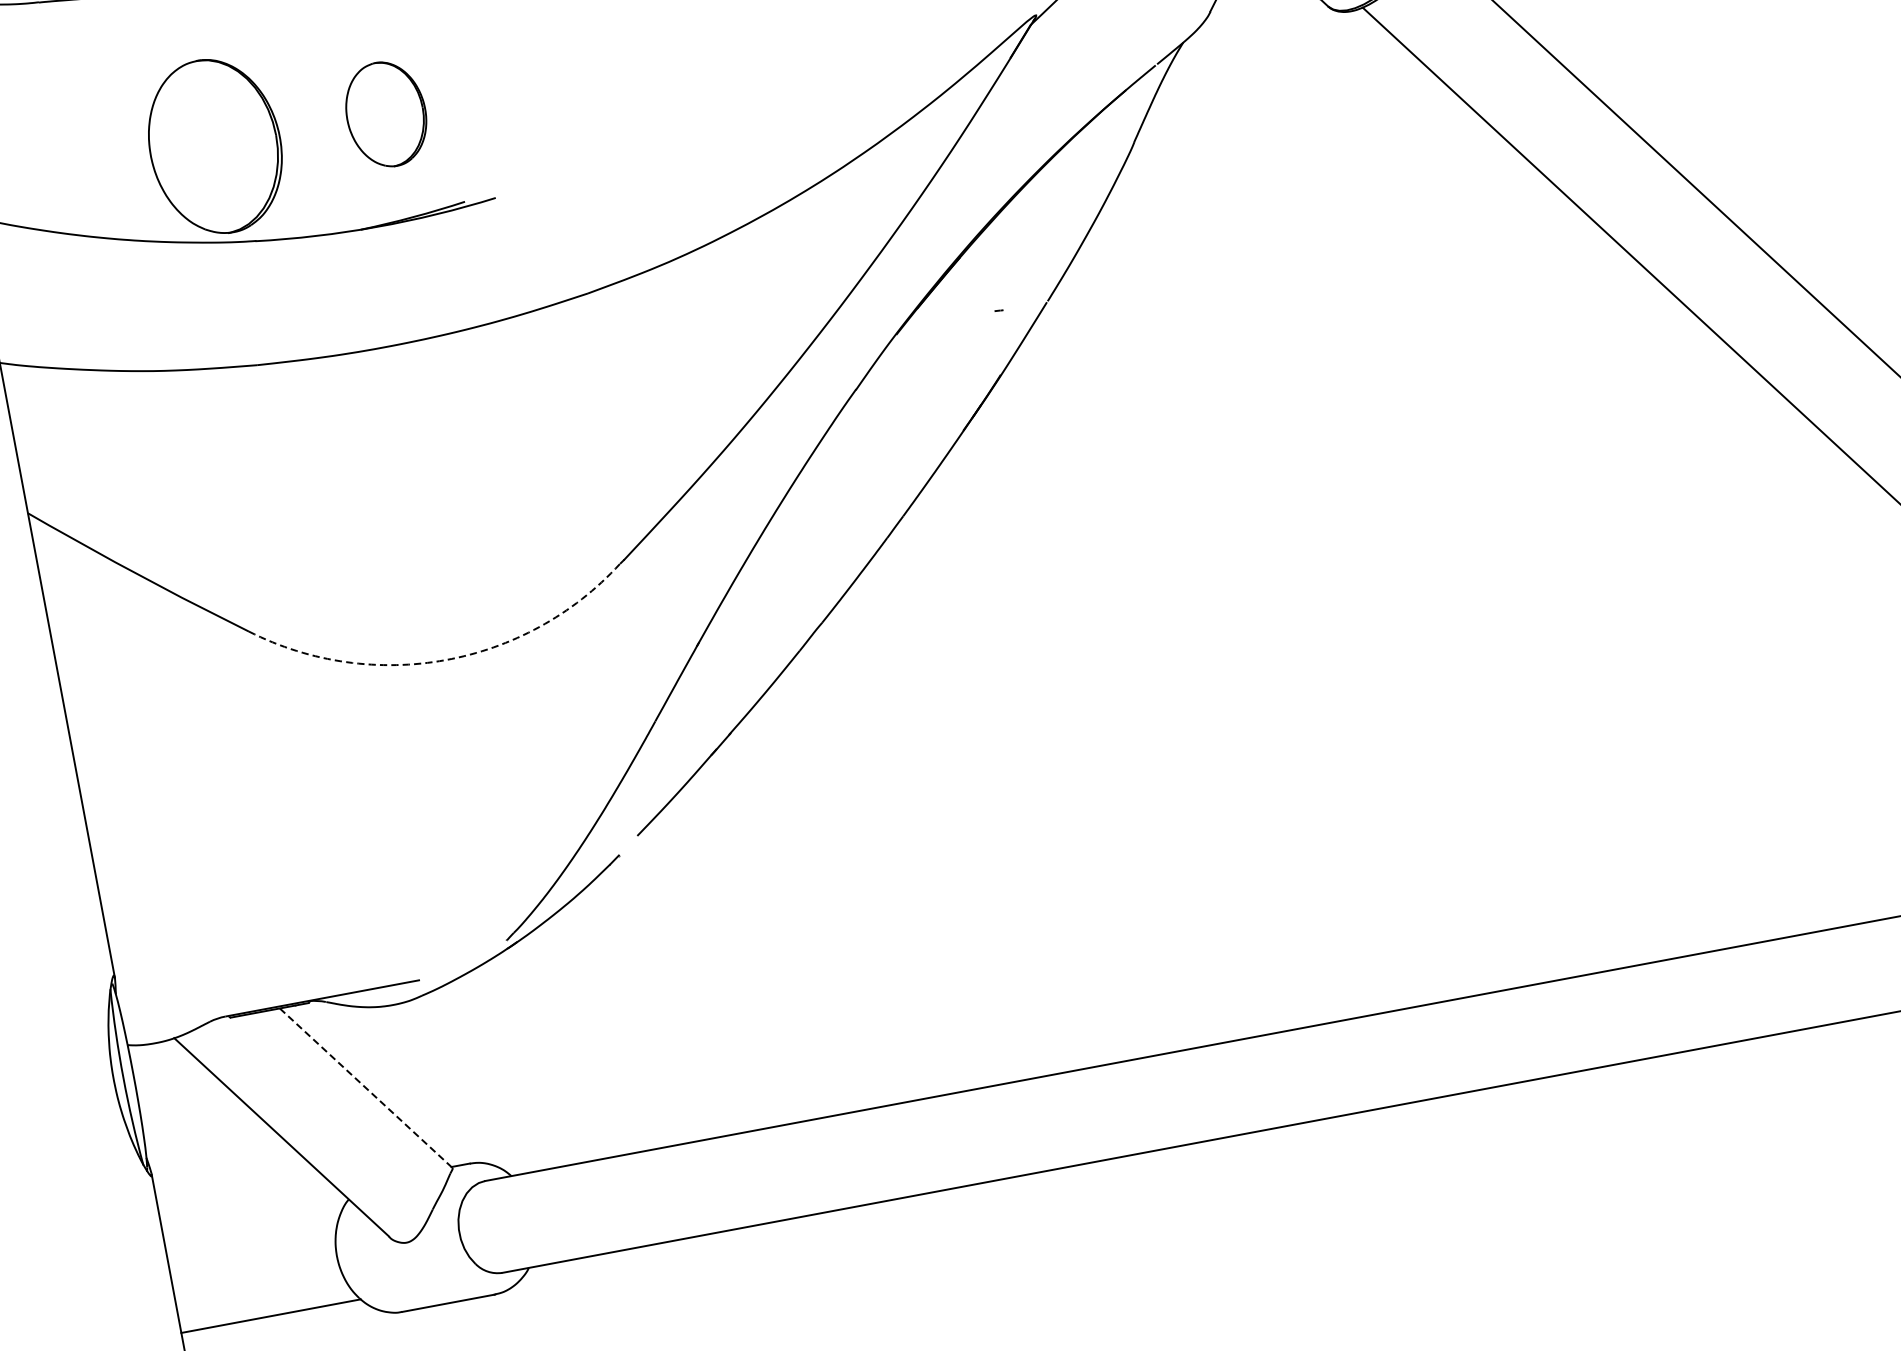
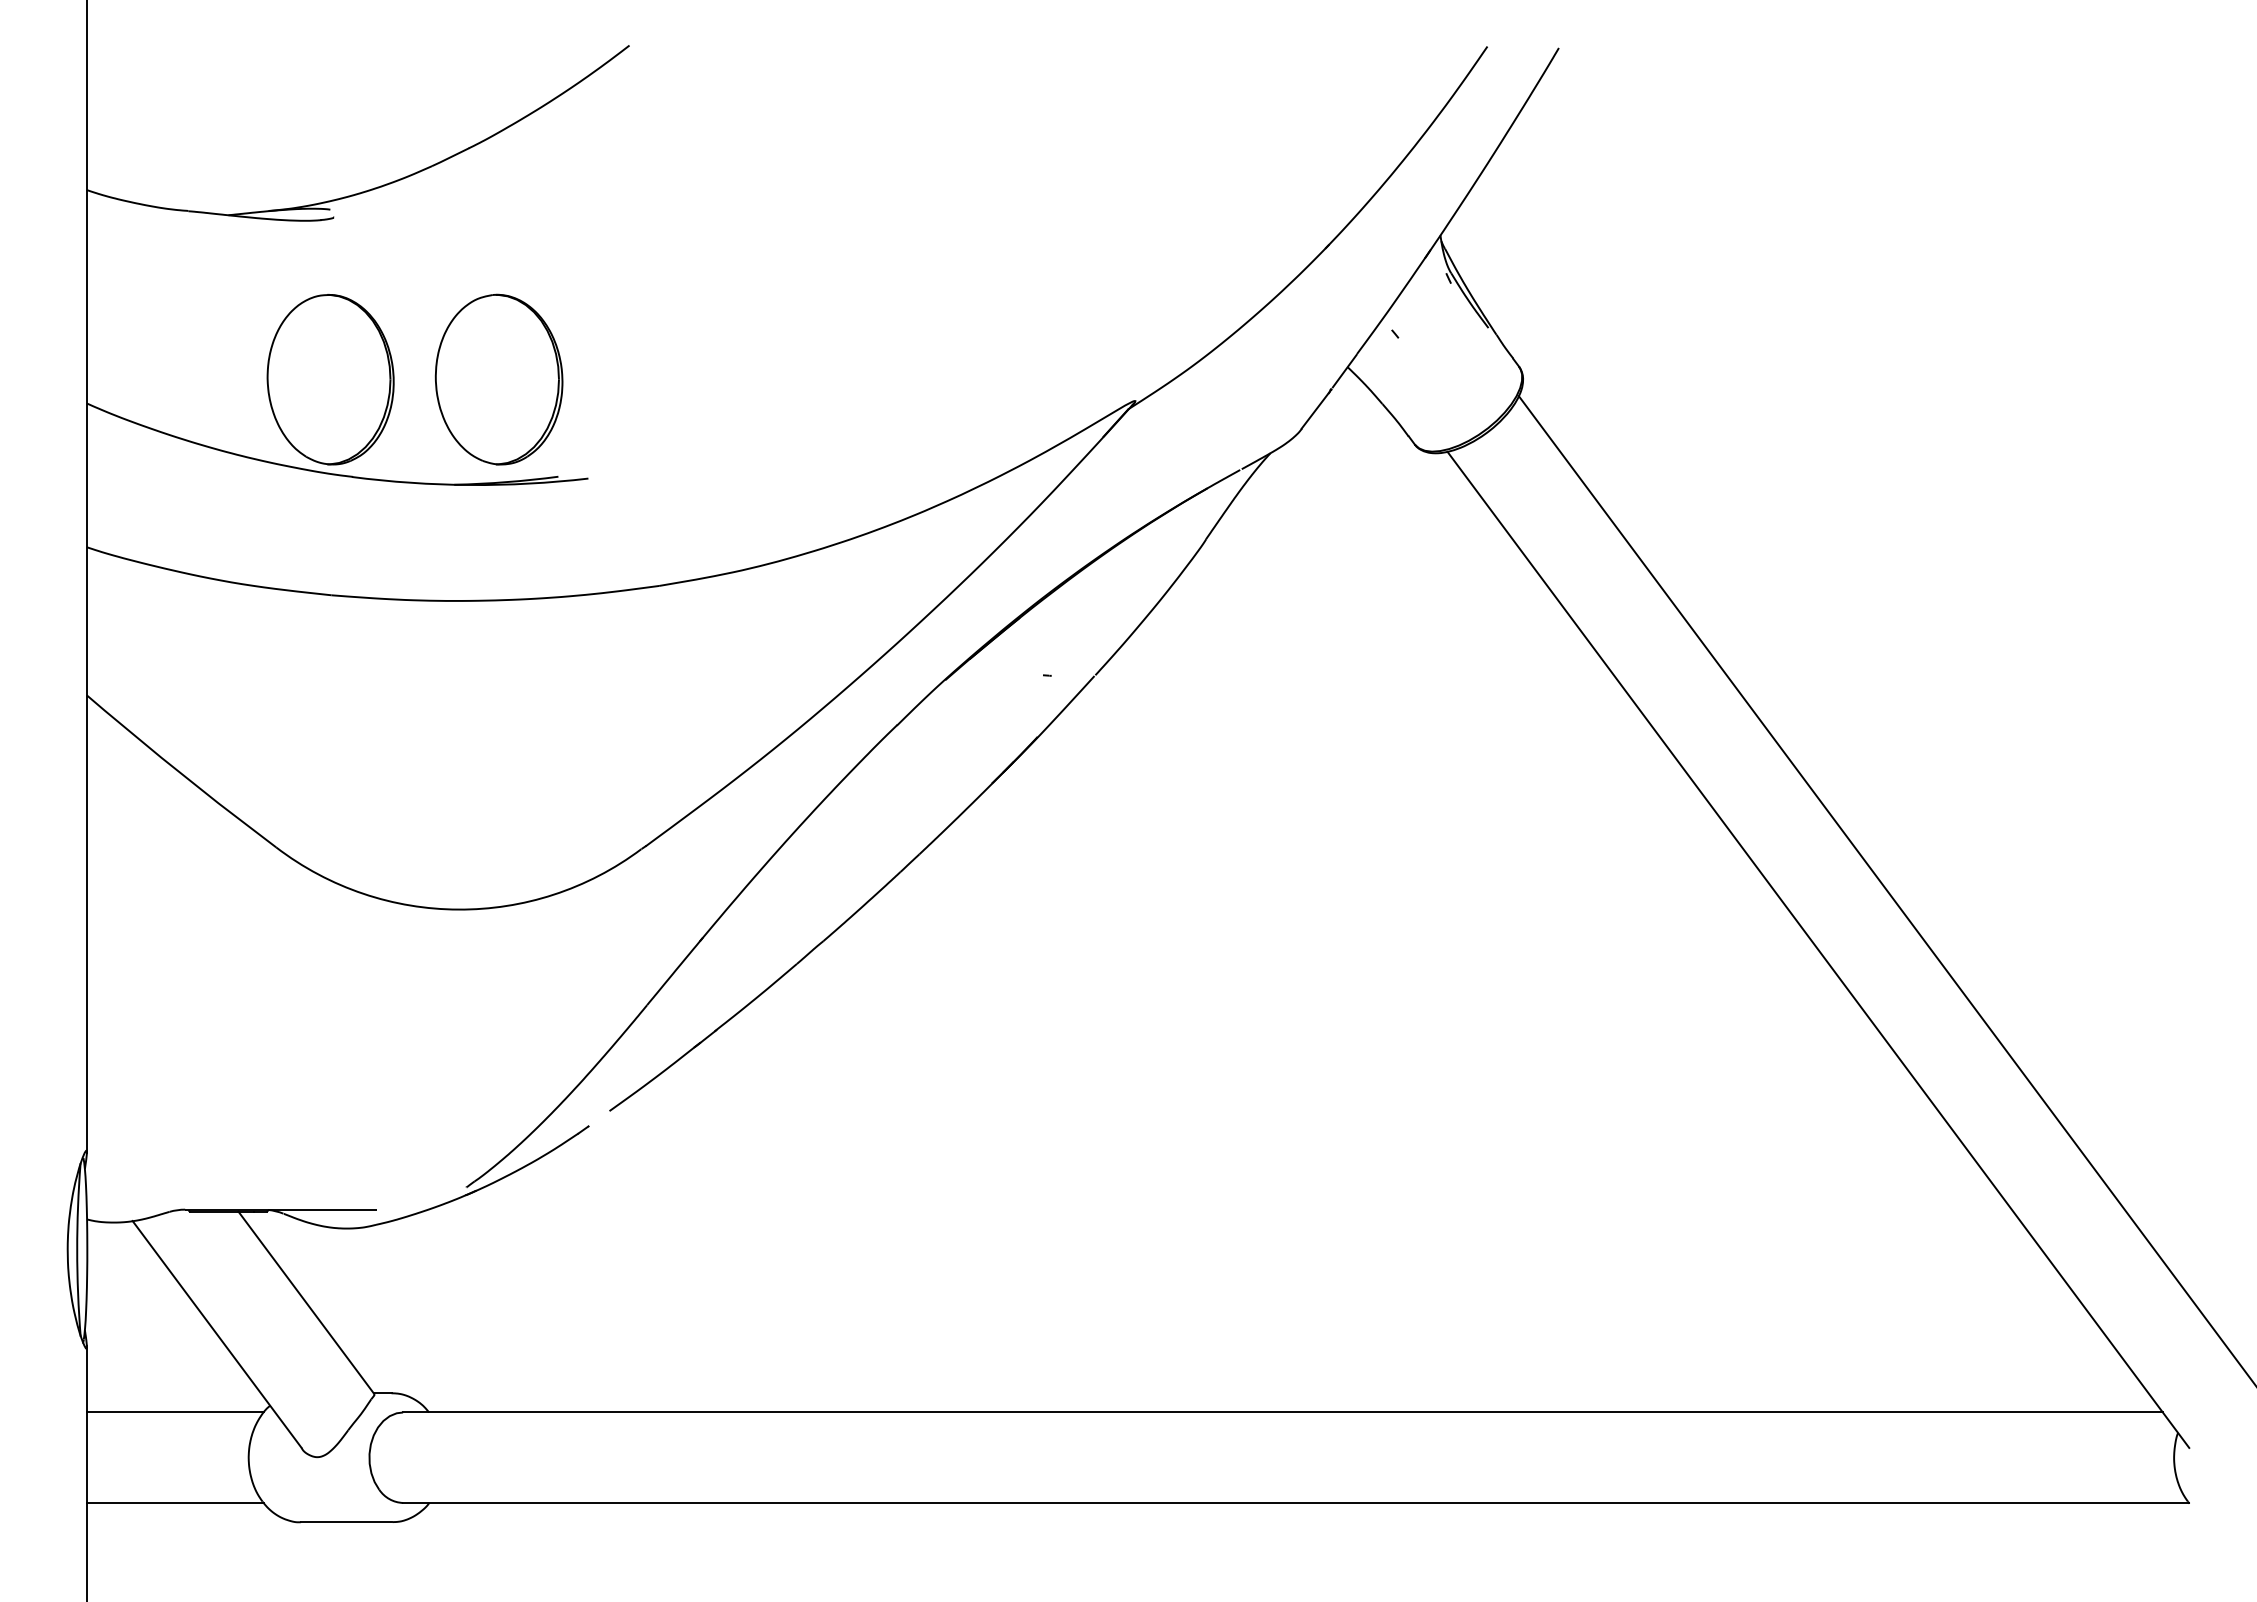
part: (385, 114) -> (498, 379), size x1.67
arc: (445, 659) -> (458, 909), dashed -> solid
line: (366, 1087) -> (306, 1302), dashed -> solid
line: (253, 1224) -> (174, 1412), added

